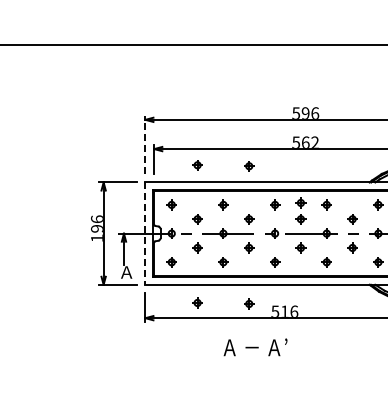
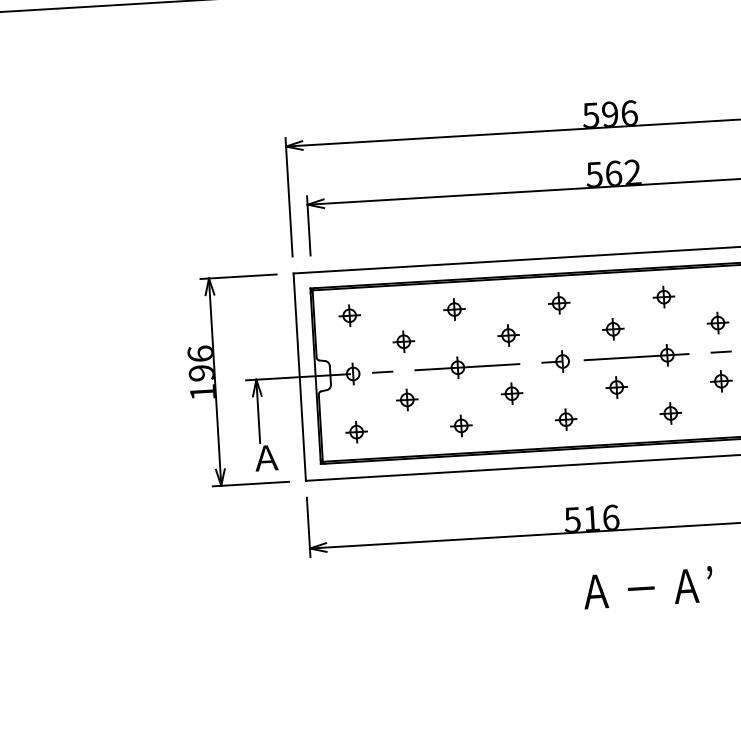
line: (145, 144) -> (289, 196), dashed -> solid
part: (197, 165) -> (397, 232), removed
part: (249, 166) -> (502, 228), removed
part: (300, 202) -> (610, 295), removed
line: (145, 234) -> (300, 378), dashed -> solid
part: (197, 302) -> (413, 510), removed
part: (249, 303) -> (519, 506), removed
text: (255, 347) -> (648, 588), moved

